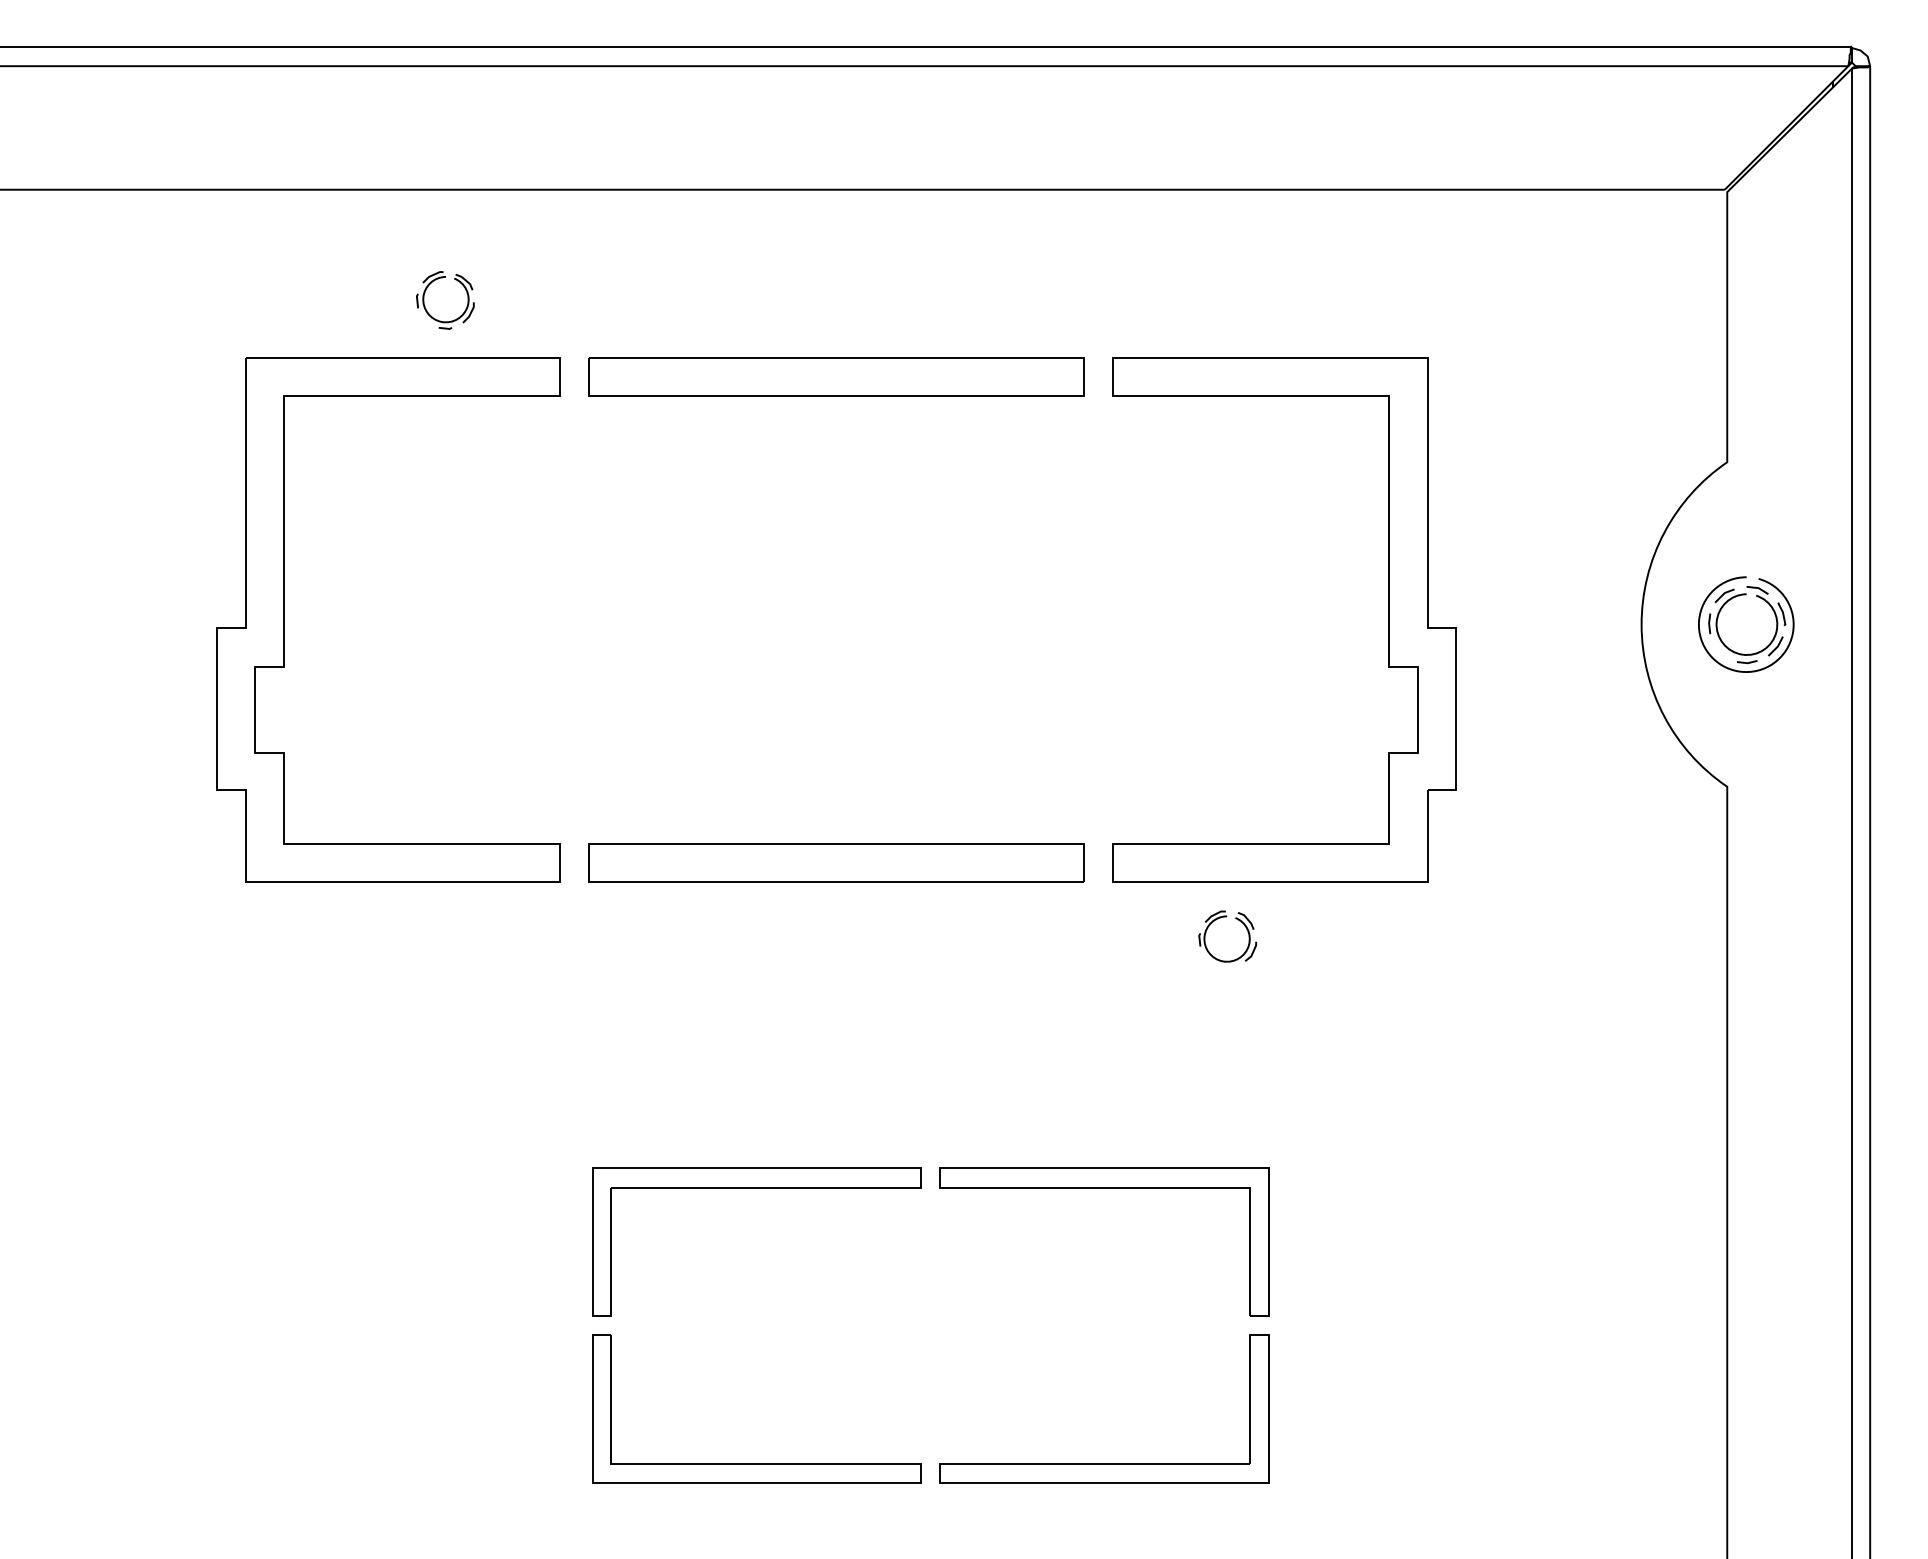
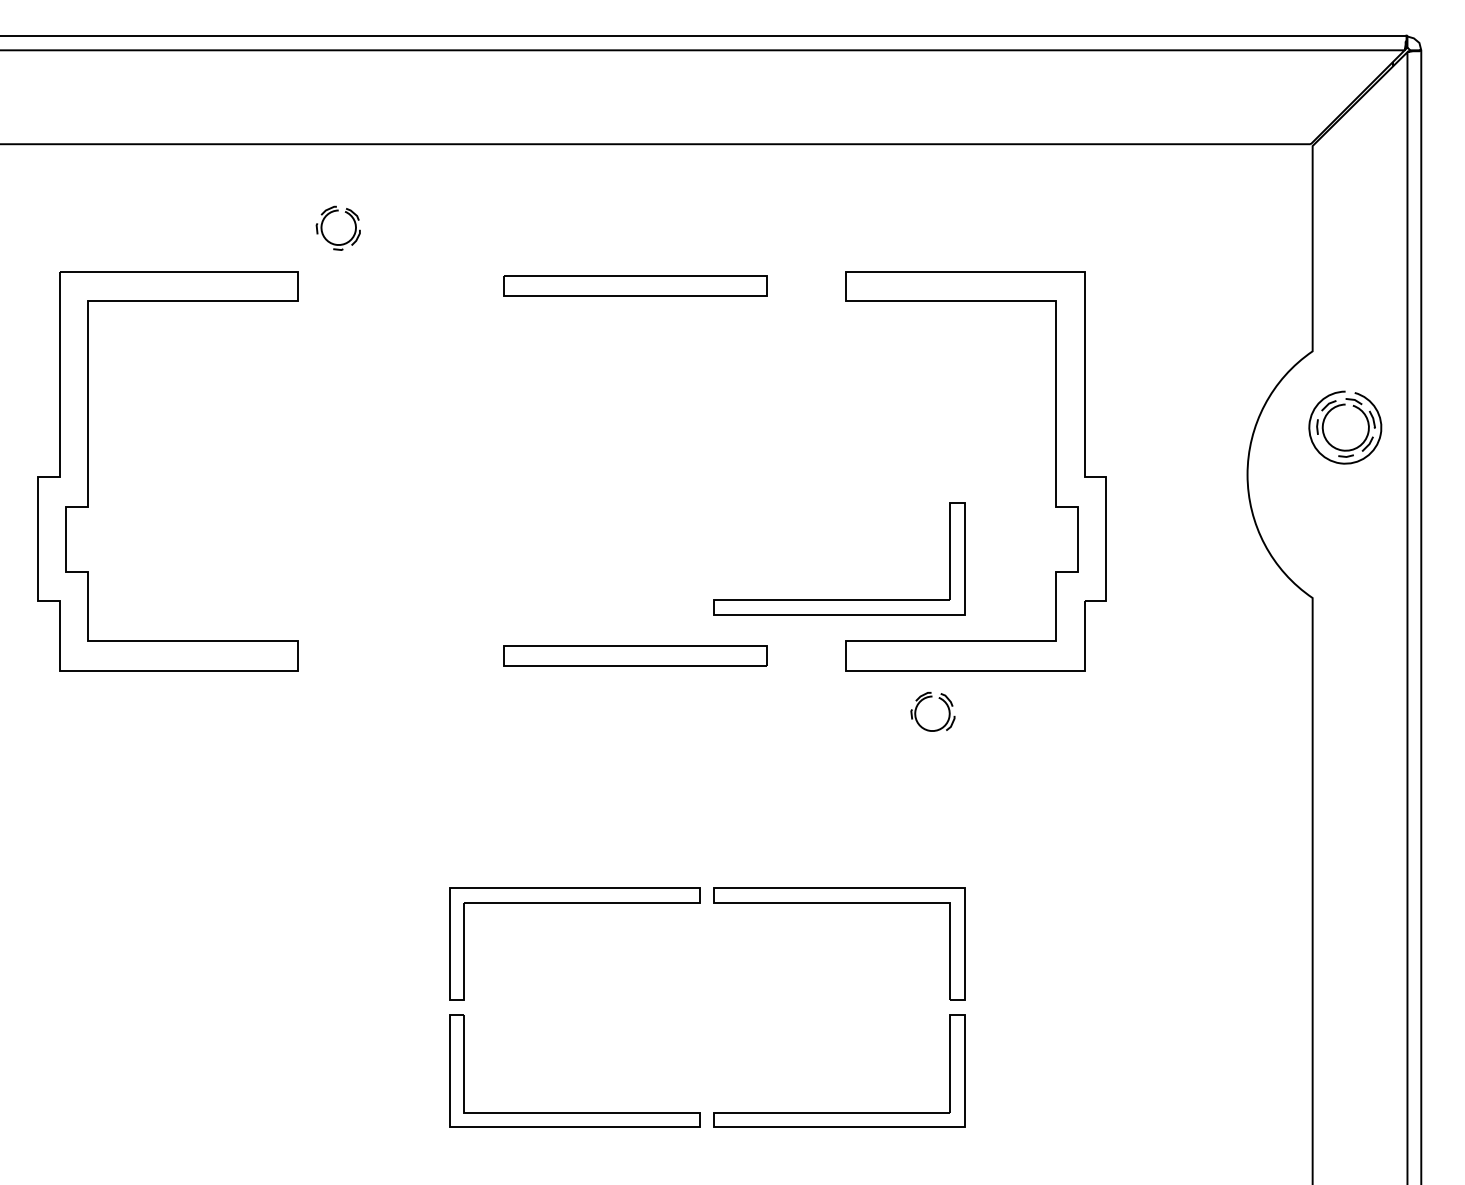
part: (836, 376) -> (635, 286), size x0.7
part: (1723, 607) -> (1328, 414), moved
part: (284, 619) -> (89, 470), moved
part: (1104, 789) -> (839, 600), added
part: (836, 862) -> (635, 655), size x0.7

